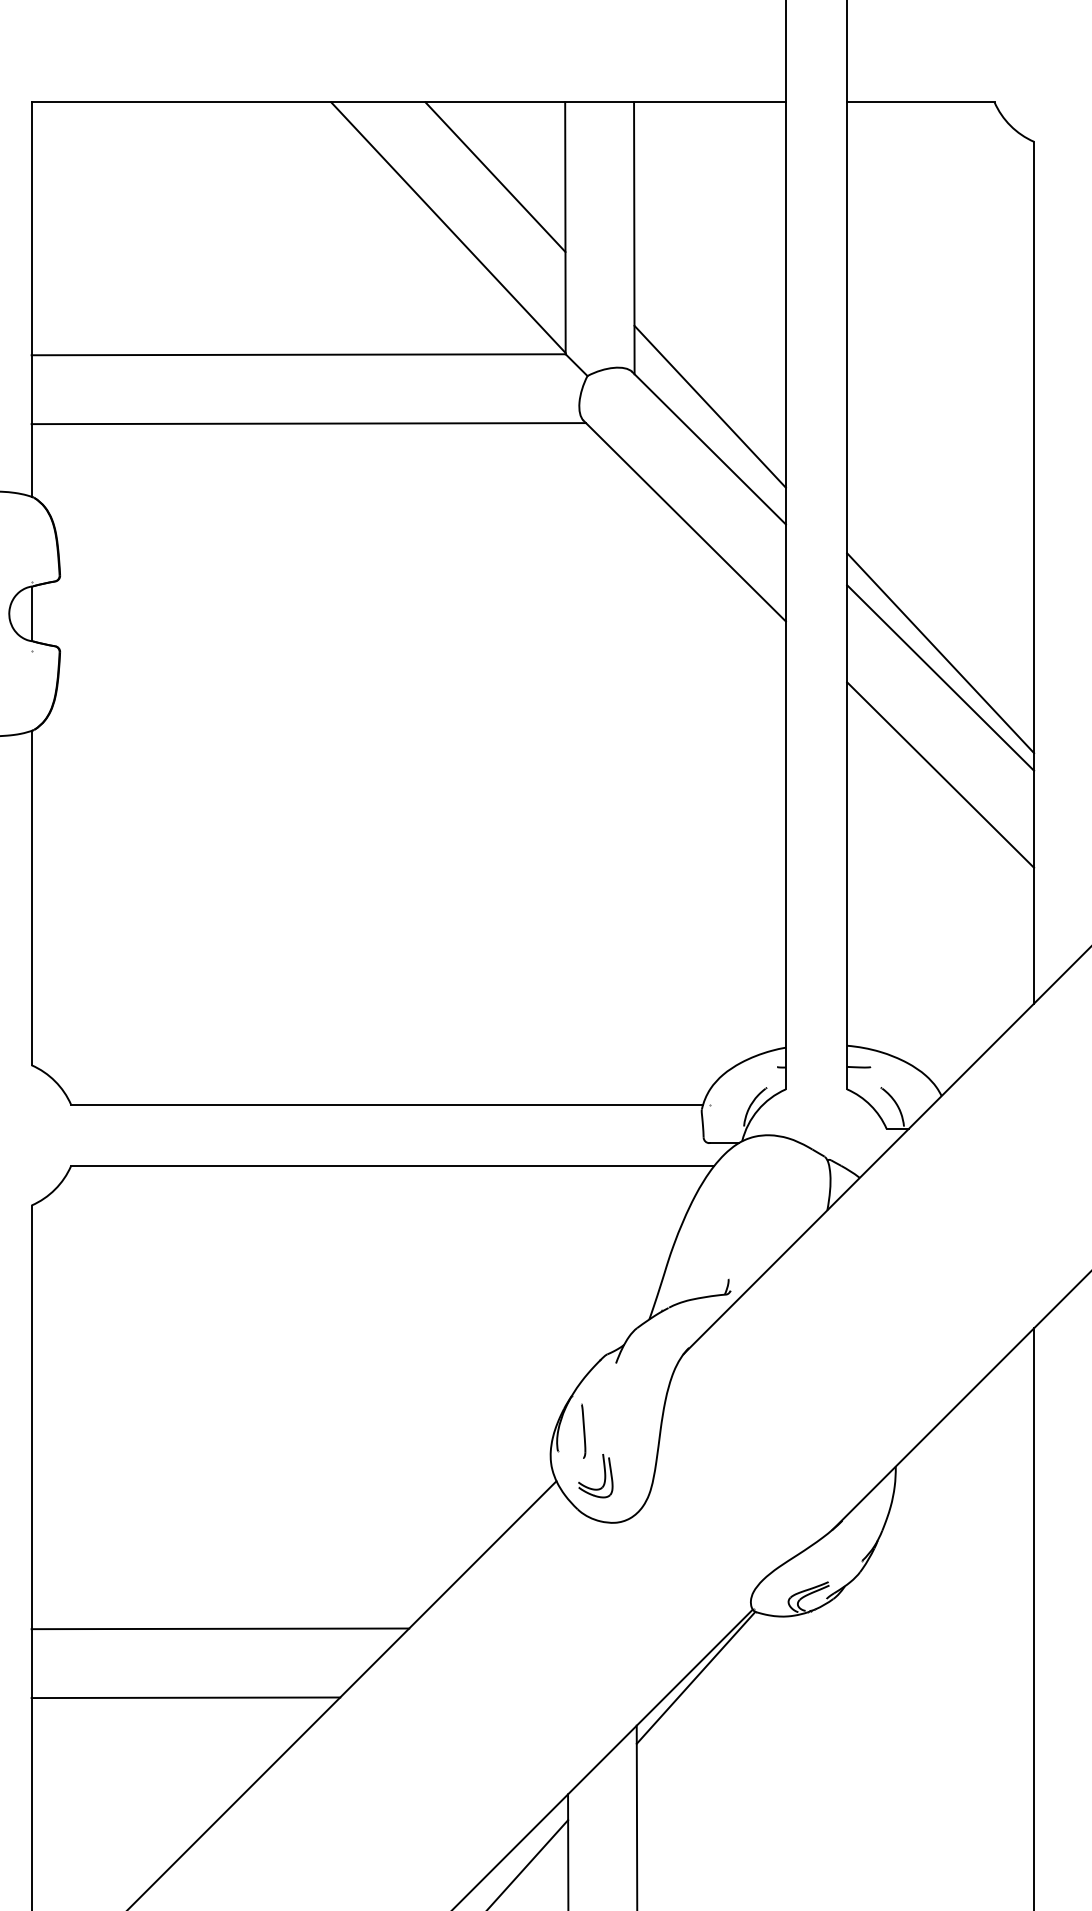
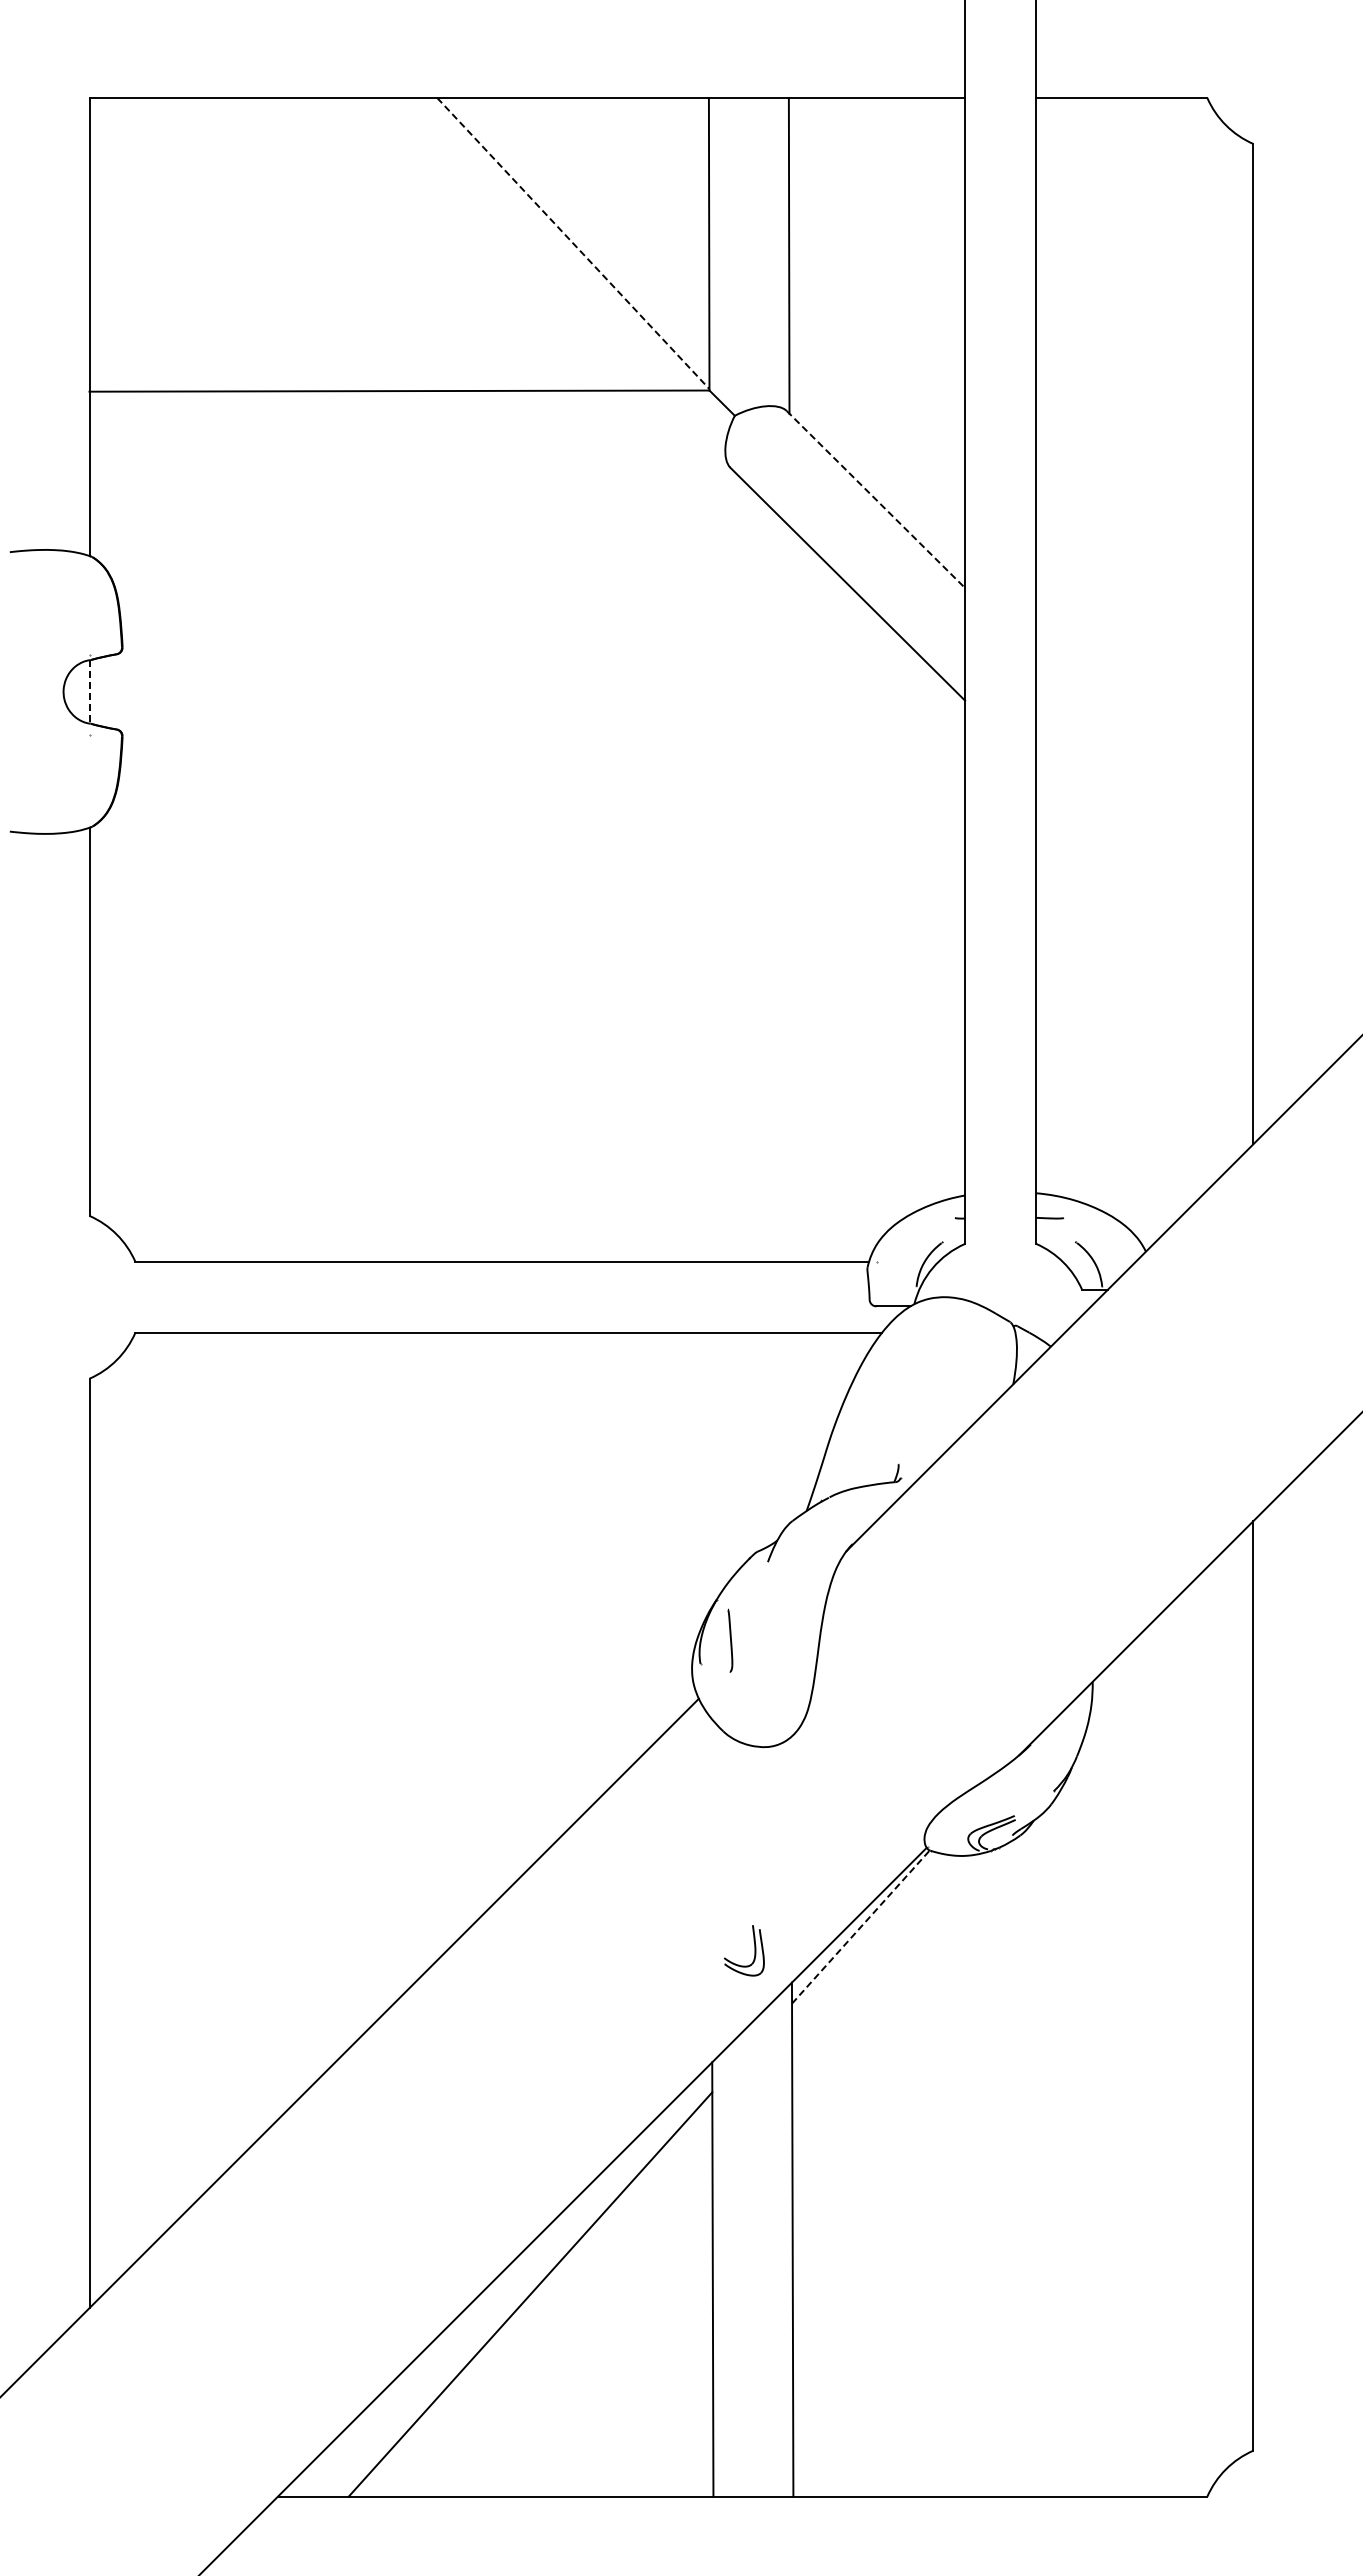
line: (495, 176) -> (627, 184), removed
line: (448, 227) -> (573, 243), solid -> dashed
line: (710, 406) -> (877, 451), removed
line: (308, 423) -> (411, 470), removed
line: (708, 448) -> (875, 499), solid -> dashed
line: (31, 613) -> (89, 691), solid -> dashed
line: (940, 653) -> (1144, 737), removed
line: (940, 678) -> (1144, 766), removed
line: (940, 774) -> (1144, 878), removed
part: (604, 1475) -> (754, 1950), moved
line: (220, 1628) -> (308, 1869), removed
line: (695, 1678) -> (860, 1927), solid -> dashed
line: (185, 1697) -> (268, 1949), removed

